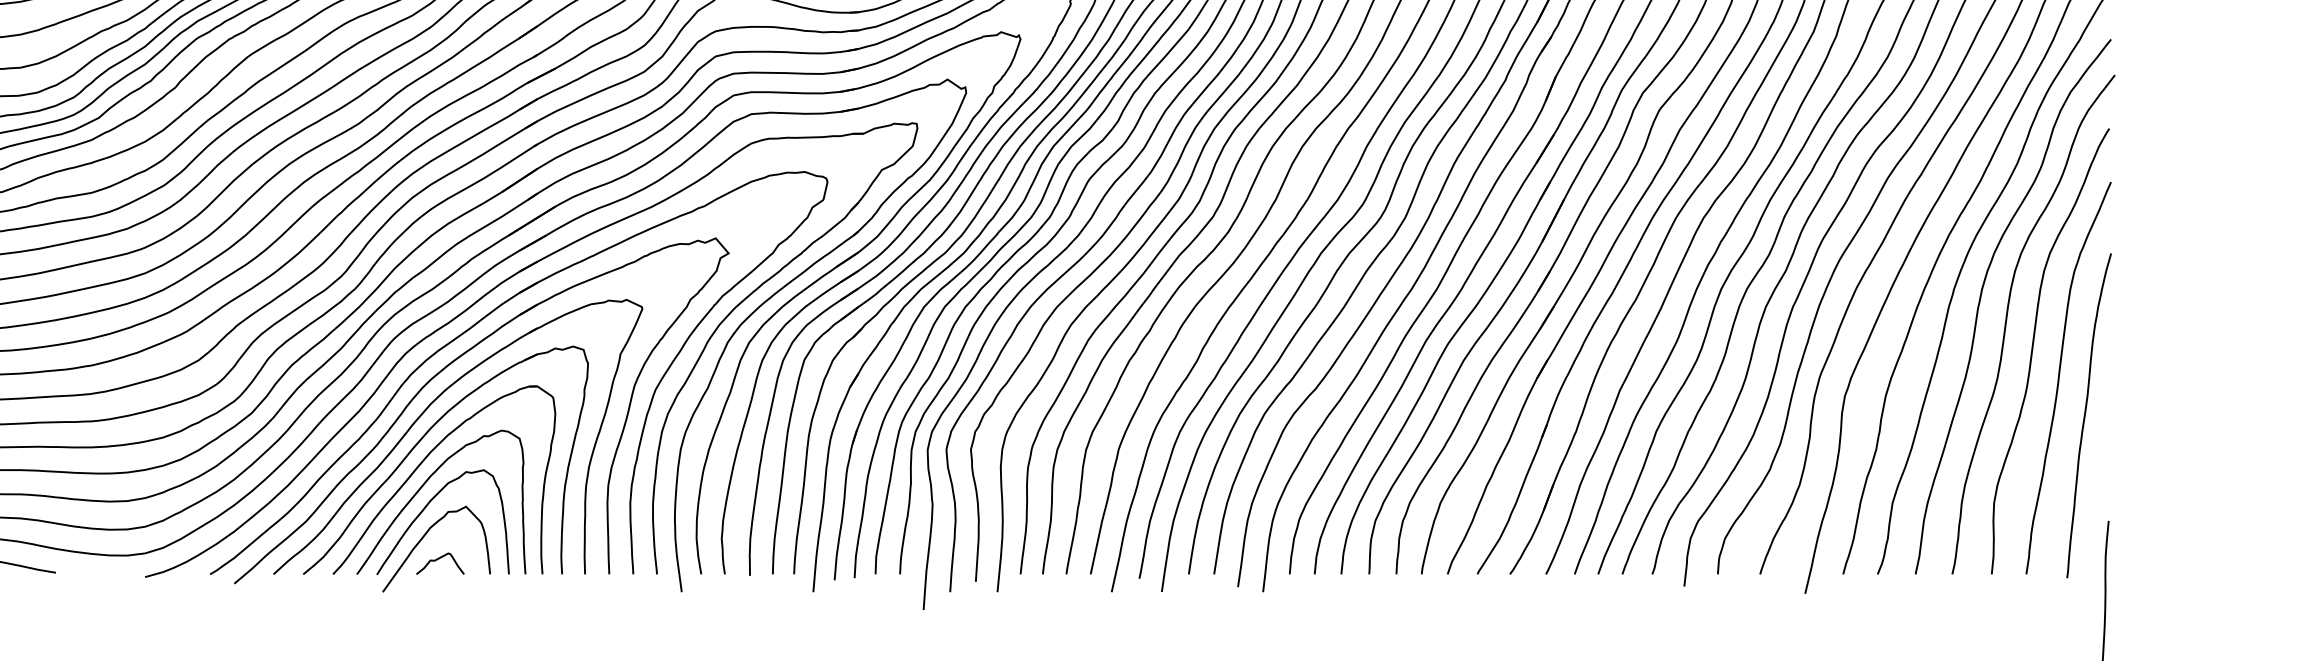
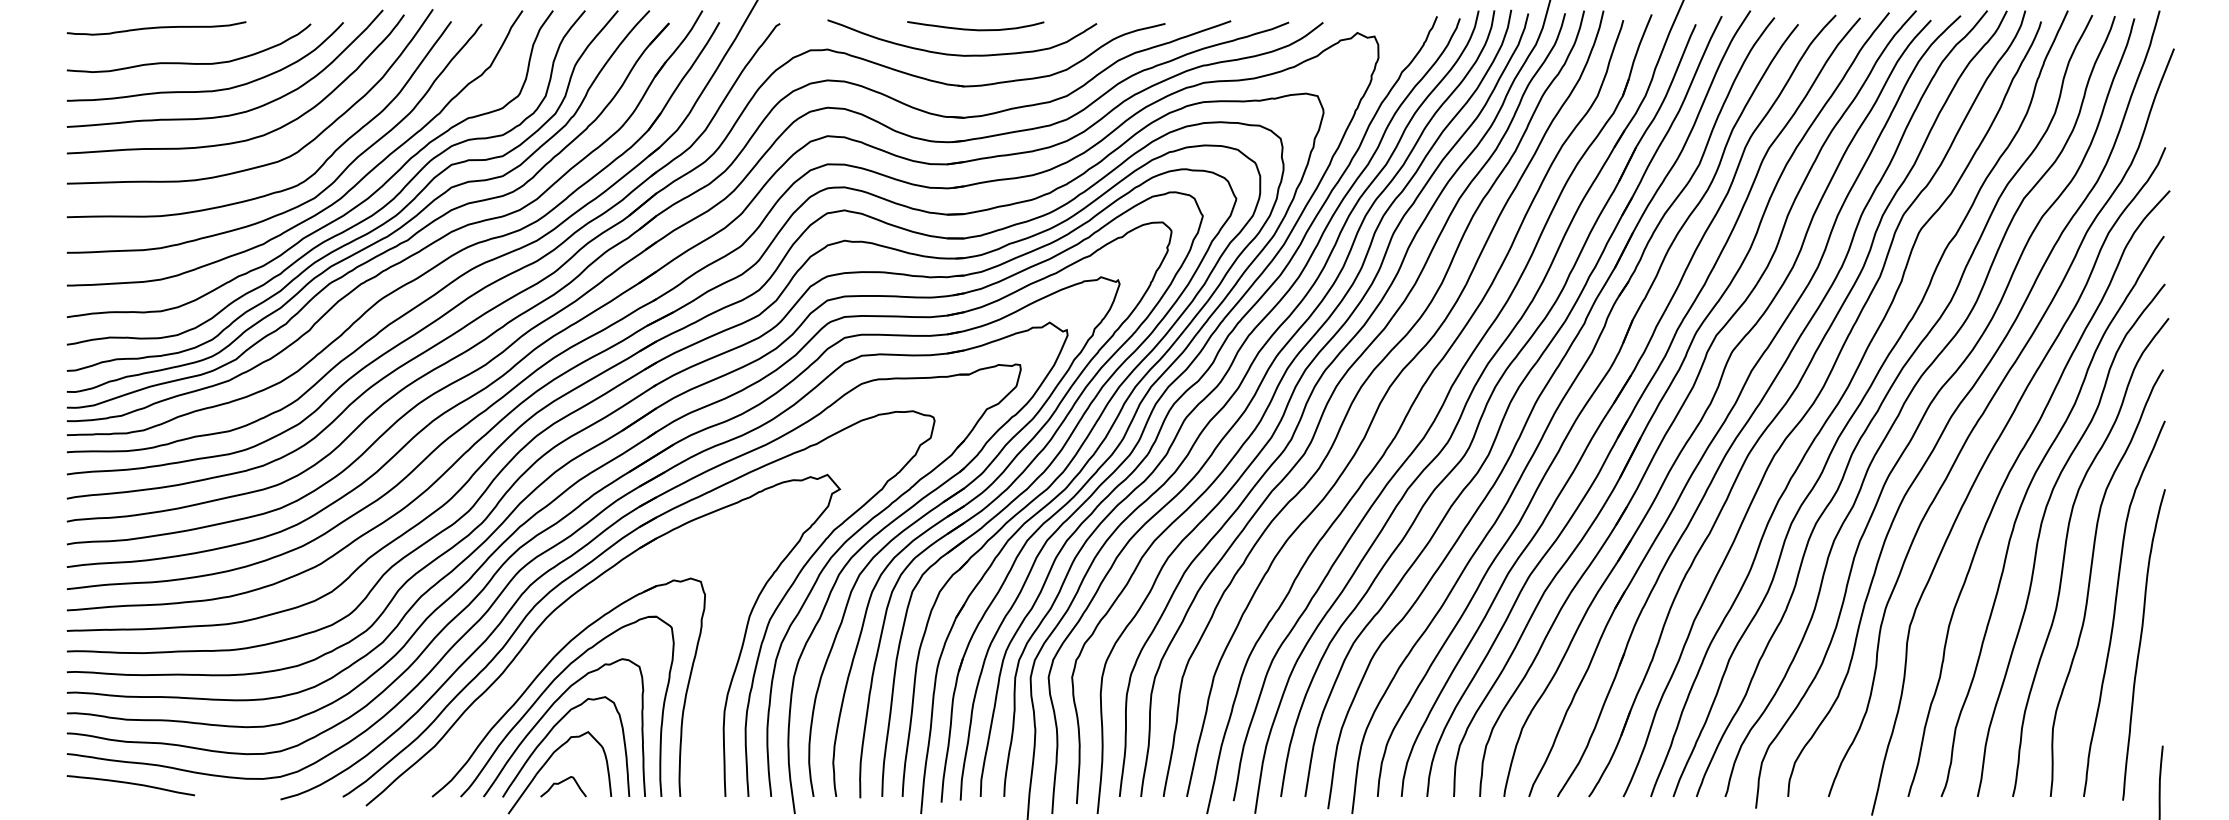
part: (429, 406) -> (553, 636), removed

